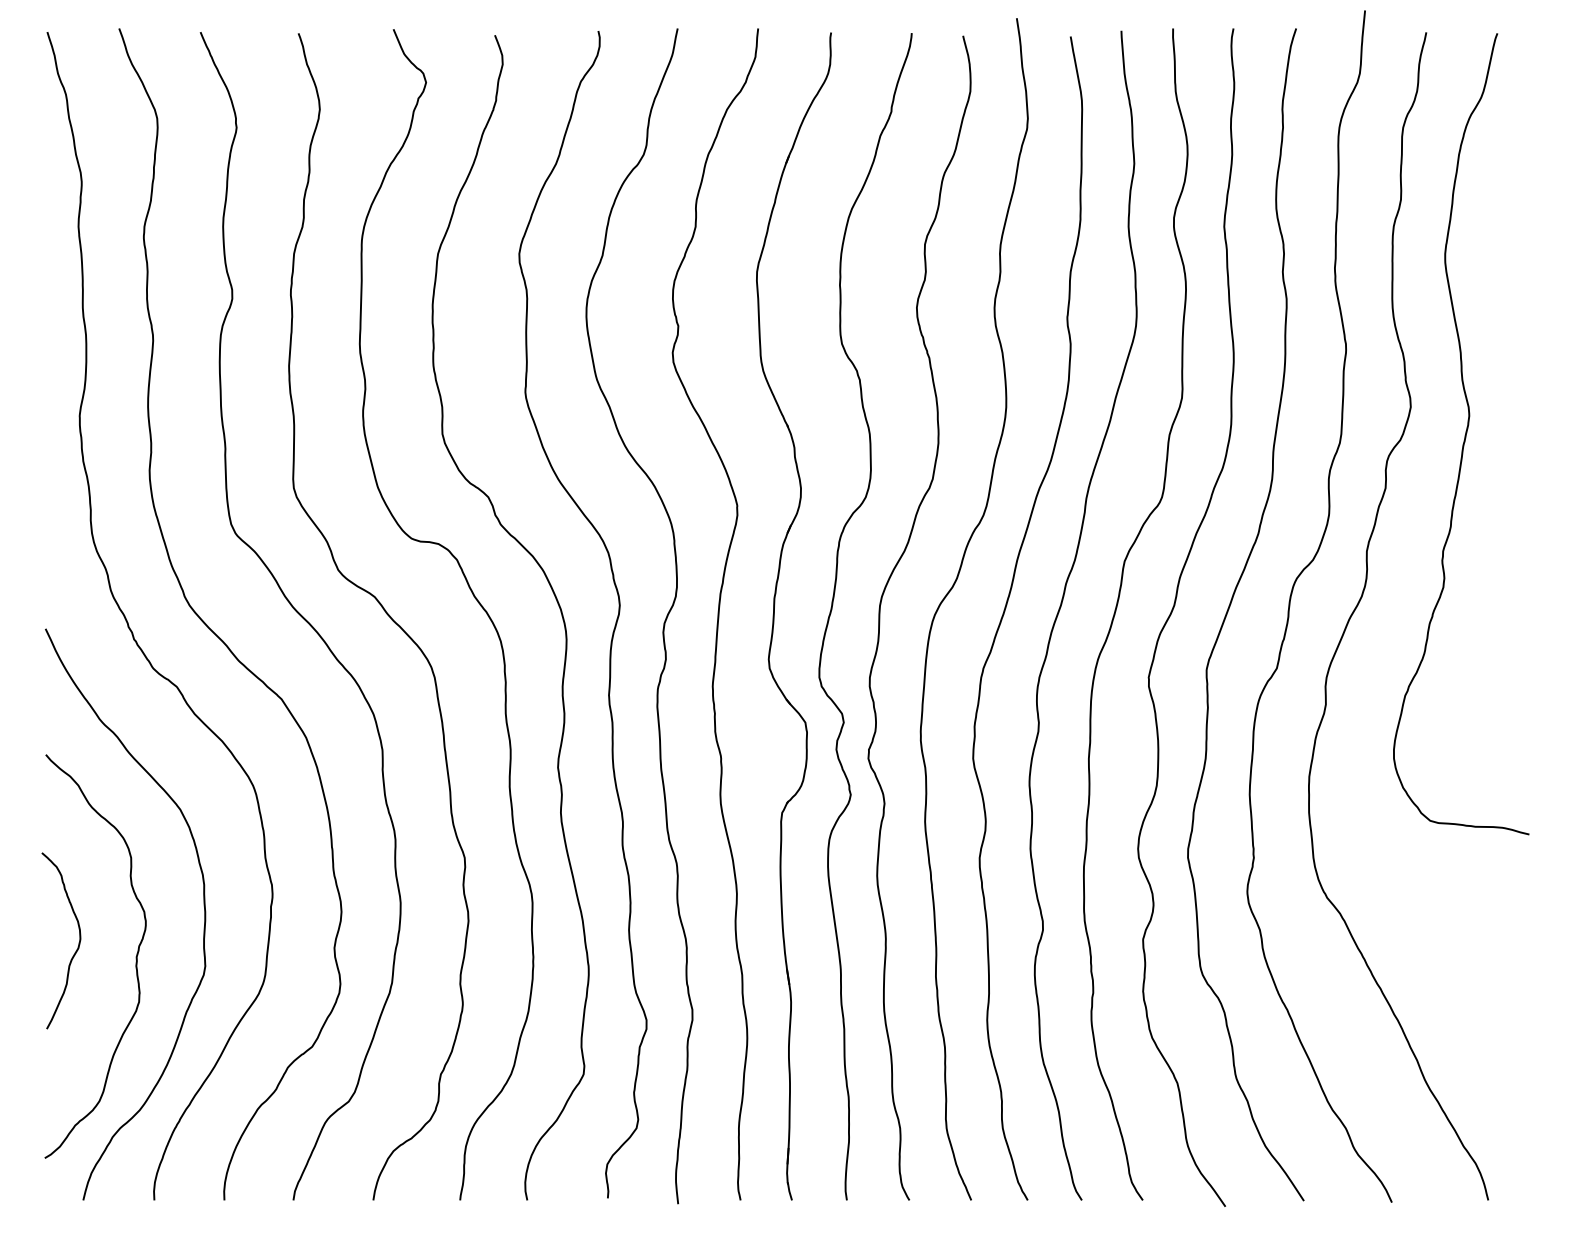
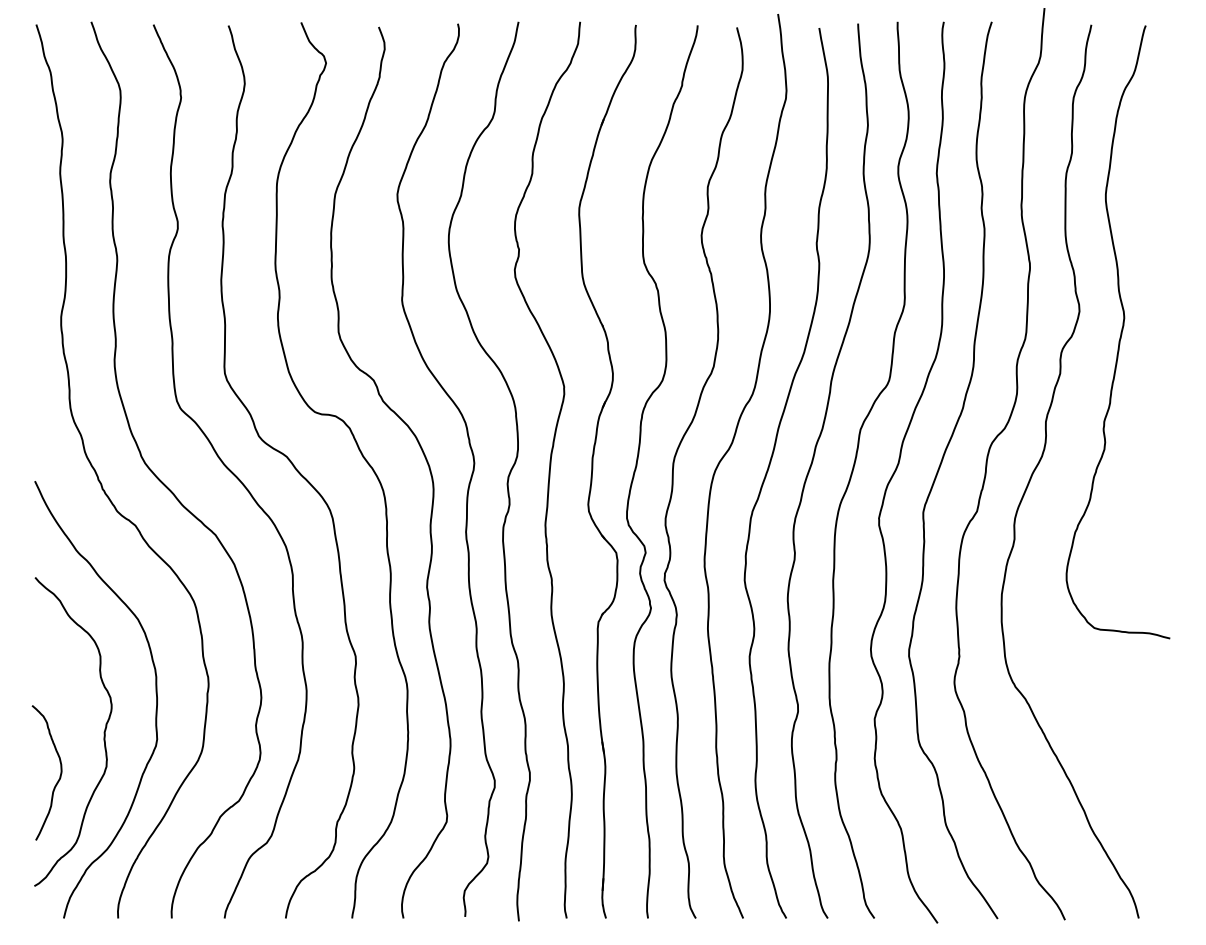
curve: (77, 944) -> (59, 775), moved

